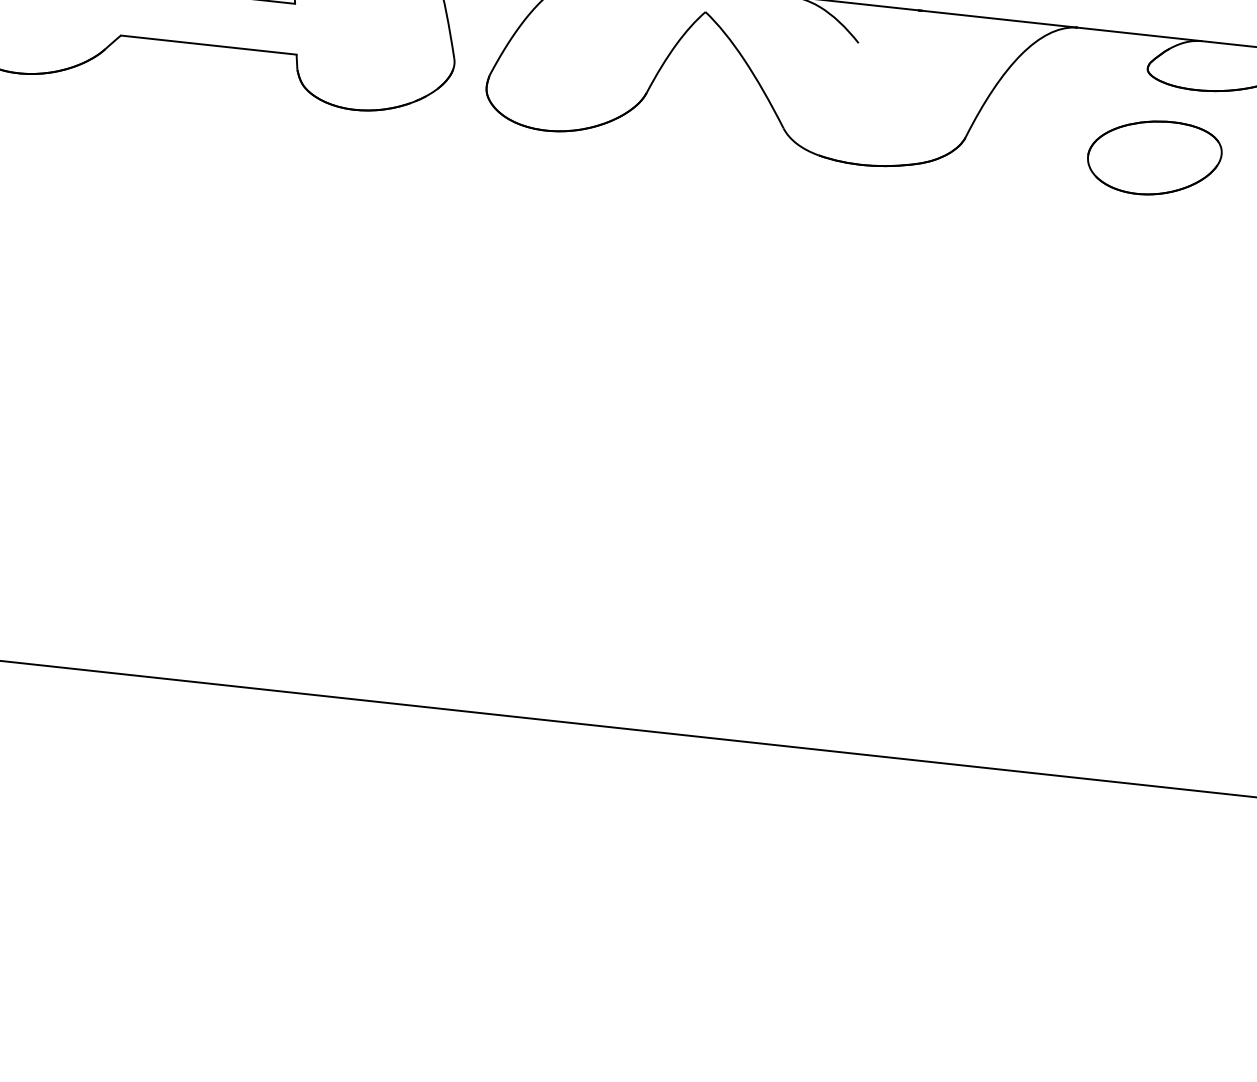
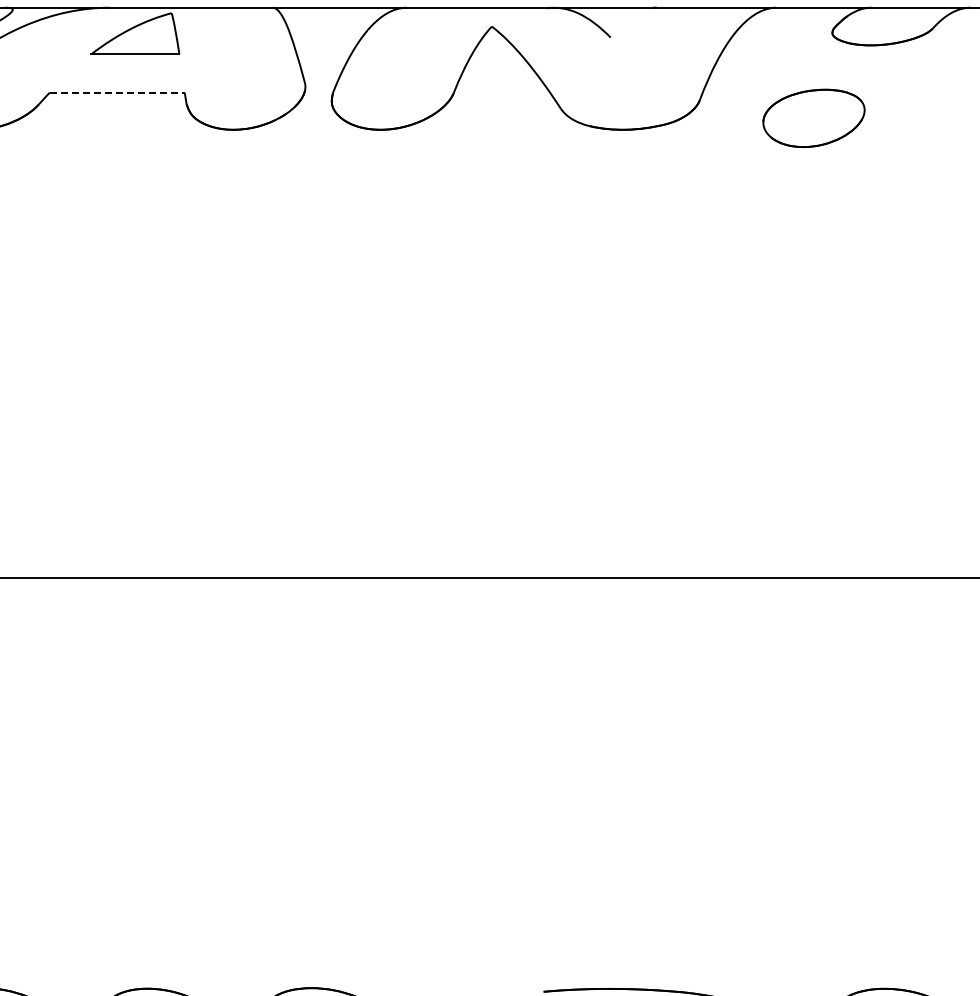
line: (209, 44) -> (117, 92), solid -> dashed
part: (1153, 158) -> (813, 118), moved

